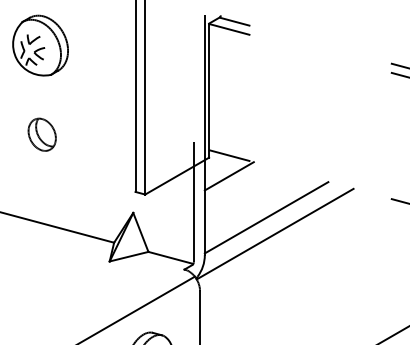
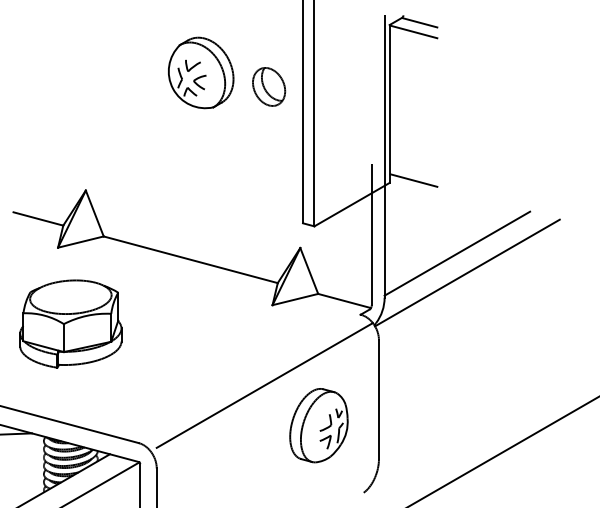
part: (40, 45) -> (201, 72), moved
part: (42, 134) -> (269, 86), moved
line: (229, 175) -> (413, 204), removed

